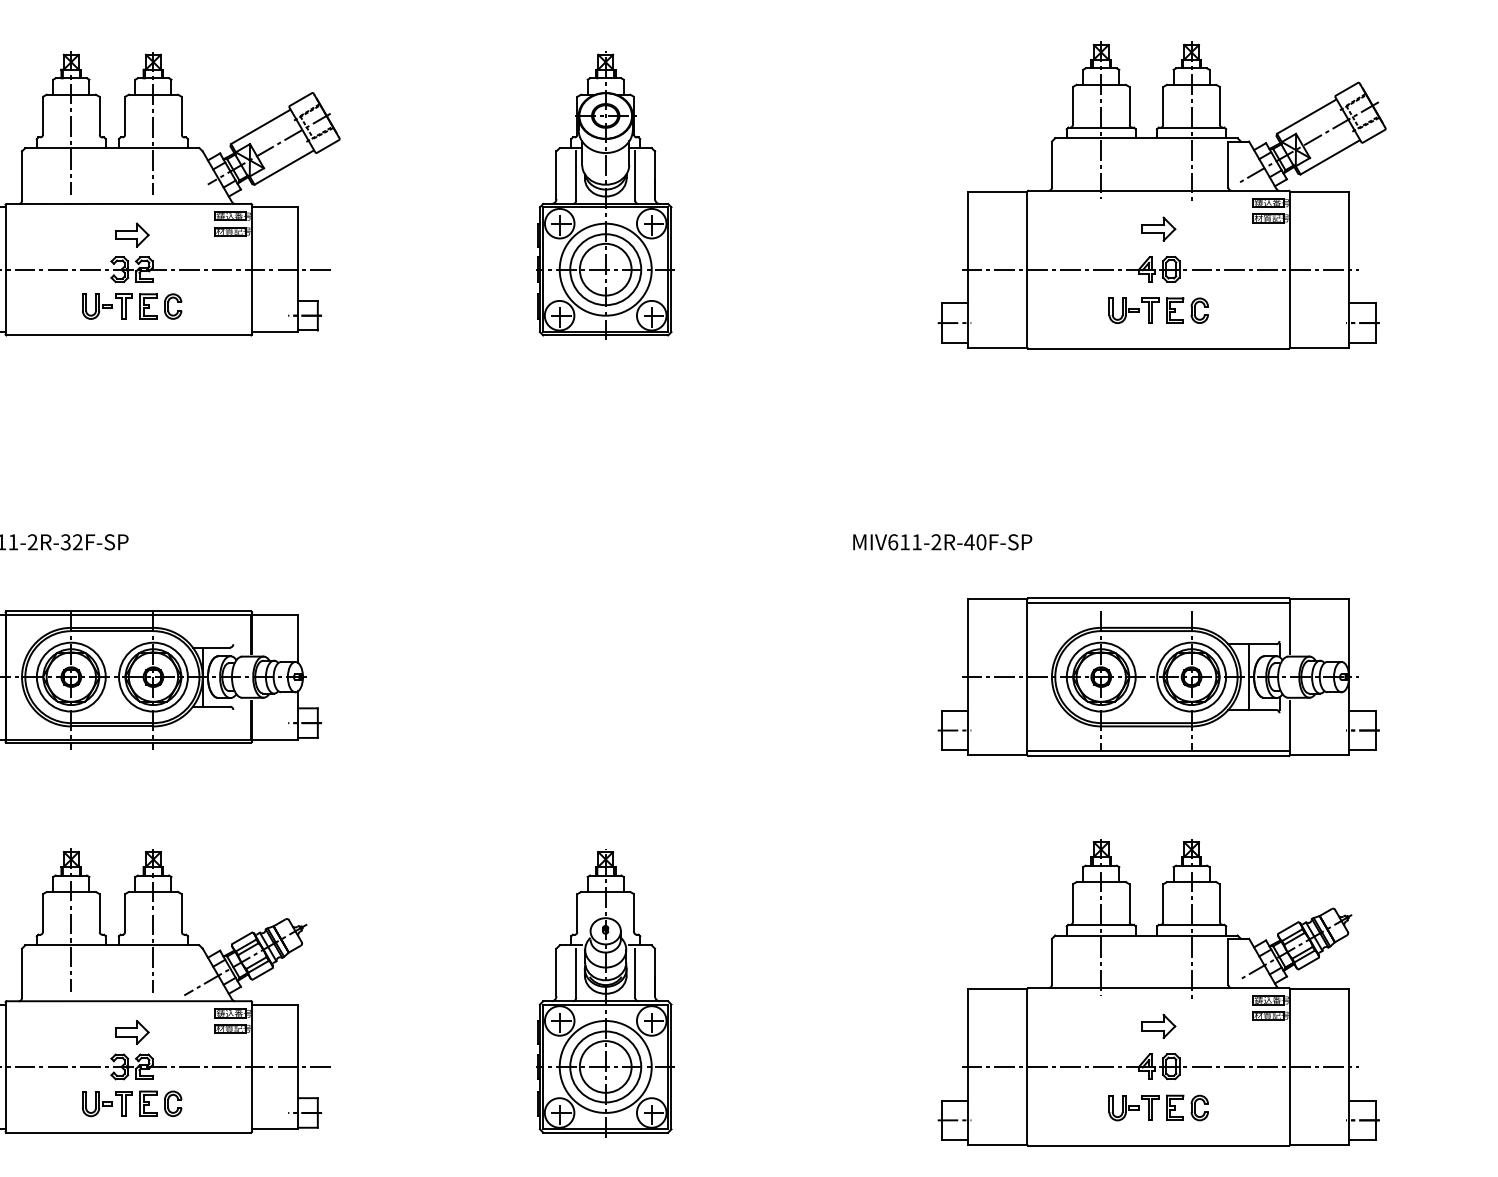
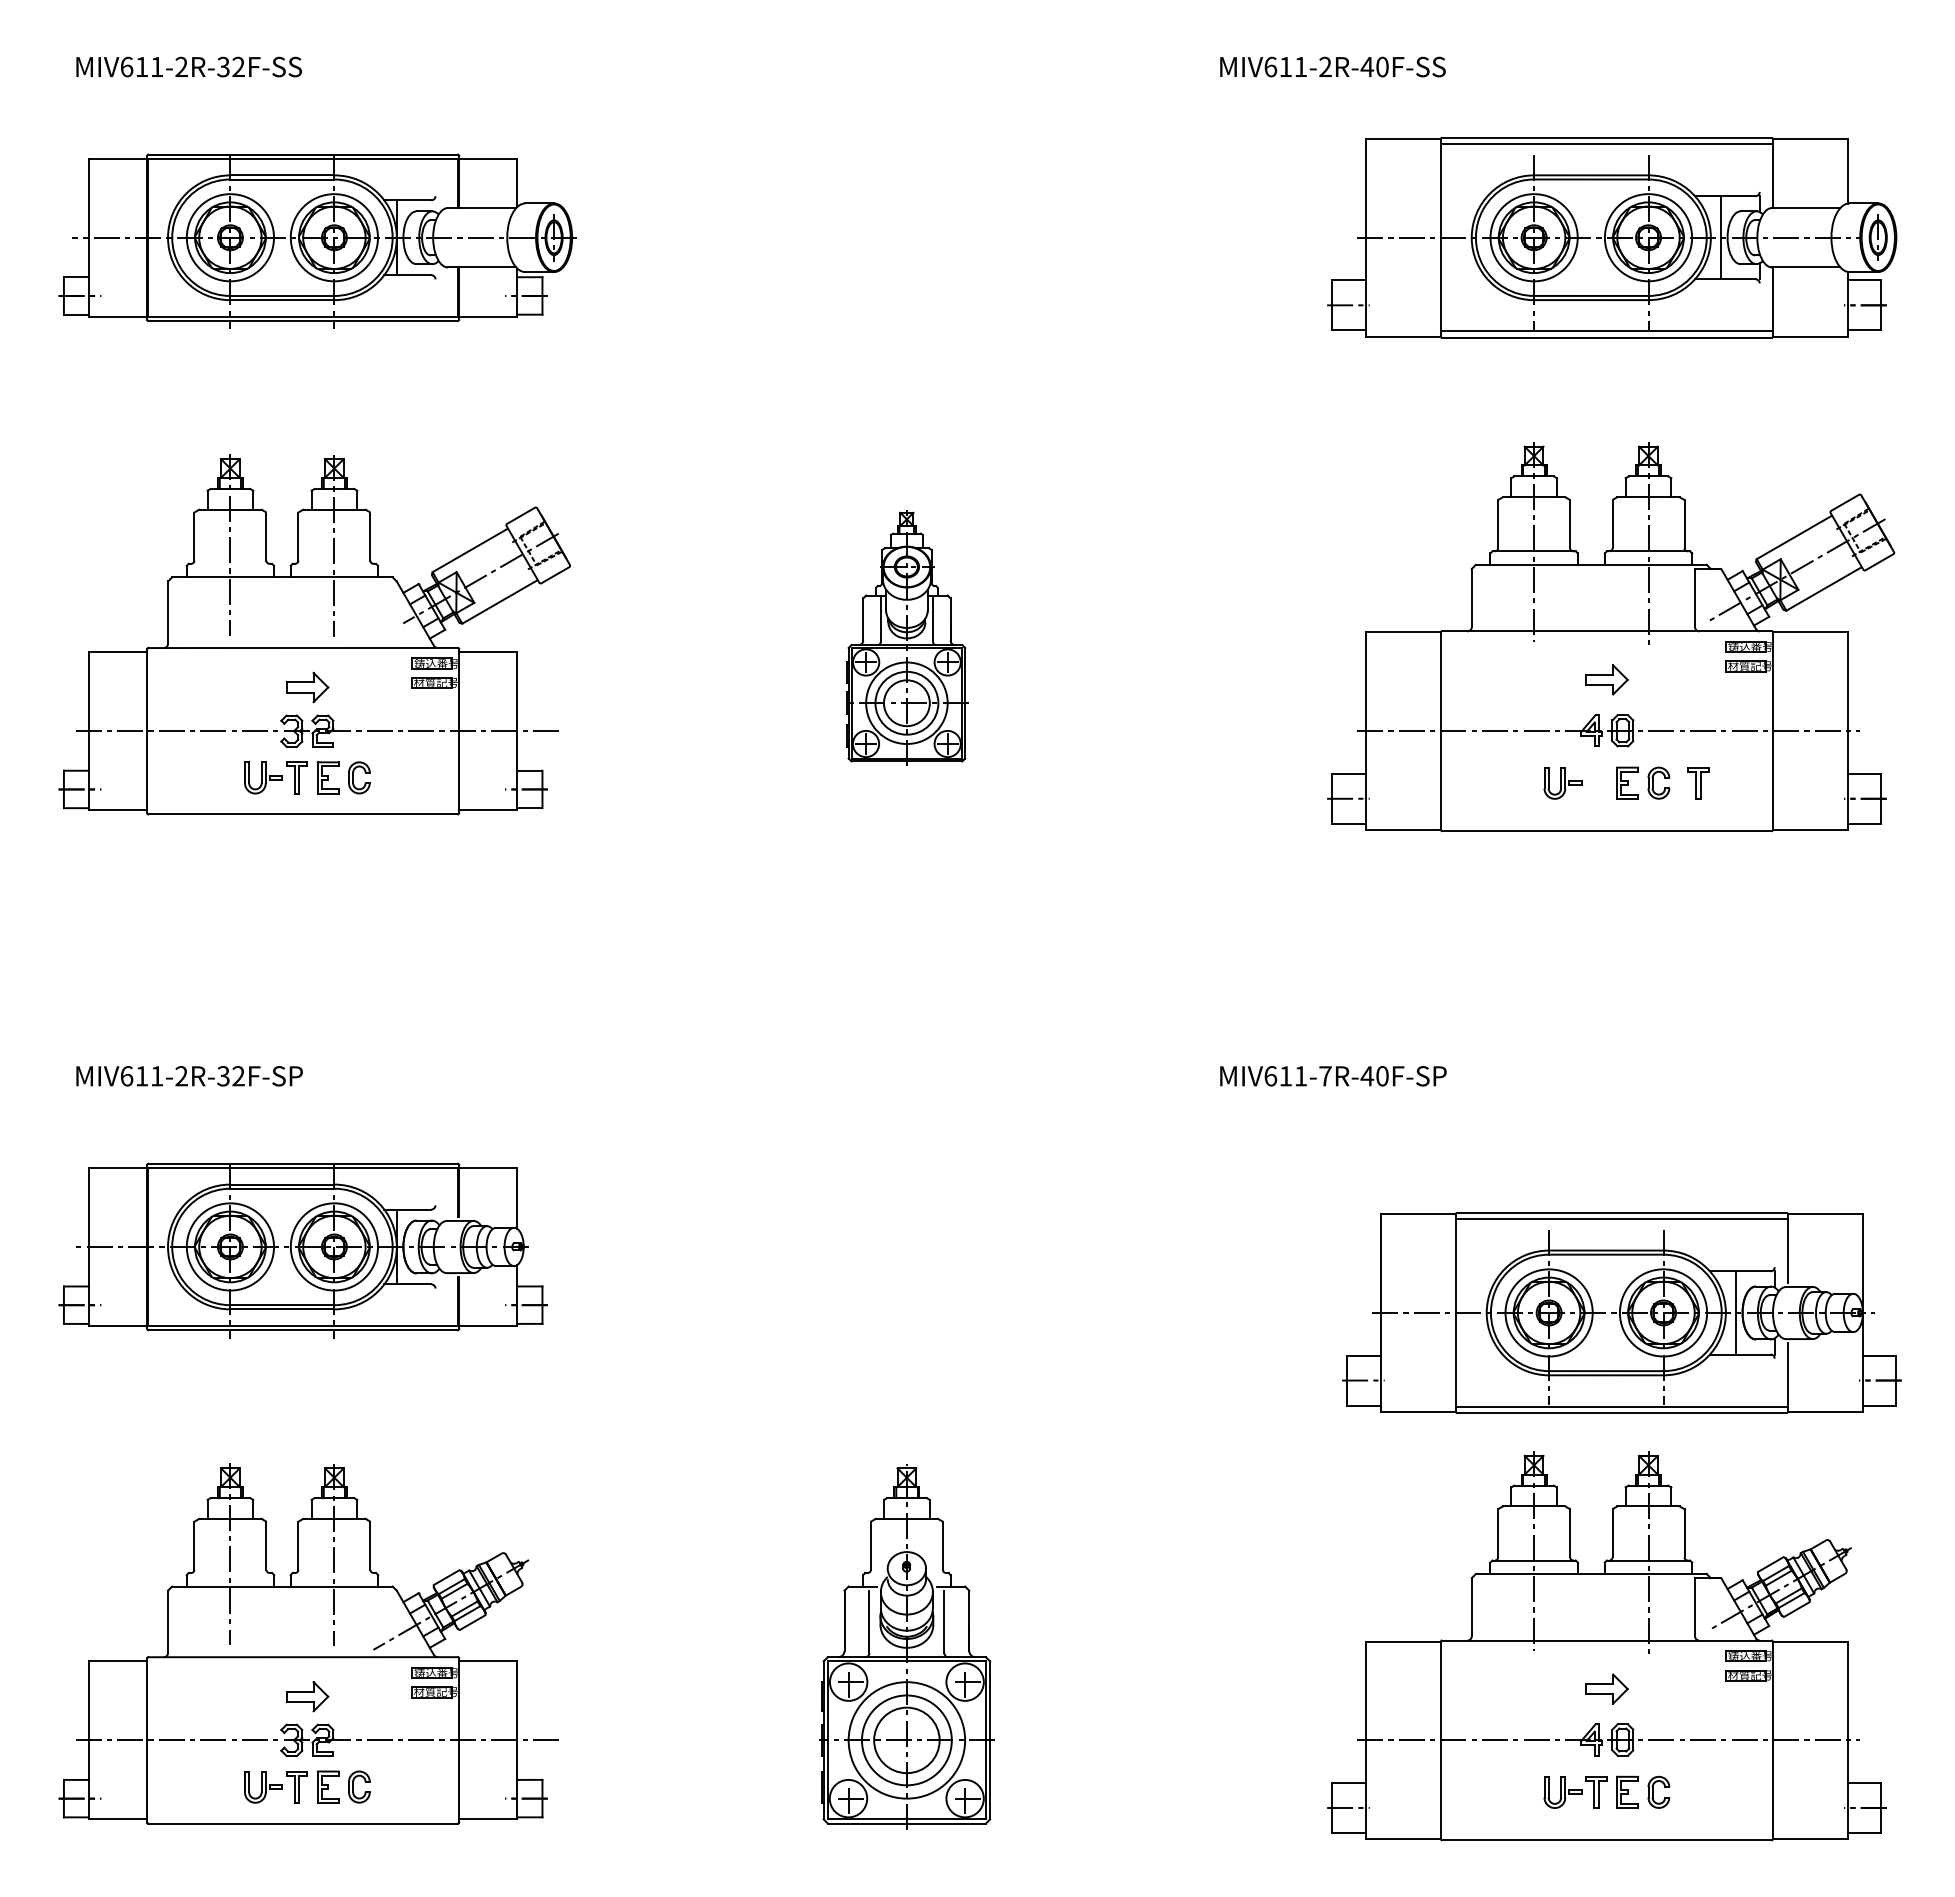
part: (605, 195) -> (906, 637), size x0.7
part: (1150, 311) -> (1698, 783), moved
text: (936, 542) -> (1325, 1076), MIV611-2R-40F-SP -> MIV611-7R-40F-SP
part: (1158, 676) -> (1621, 1312), moved

